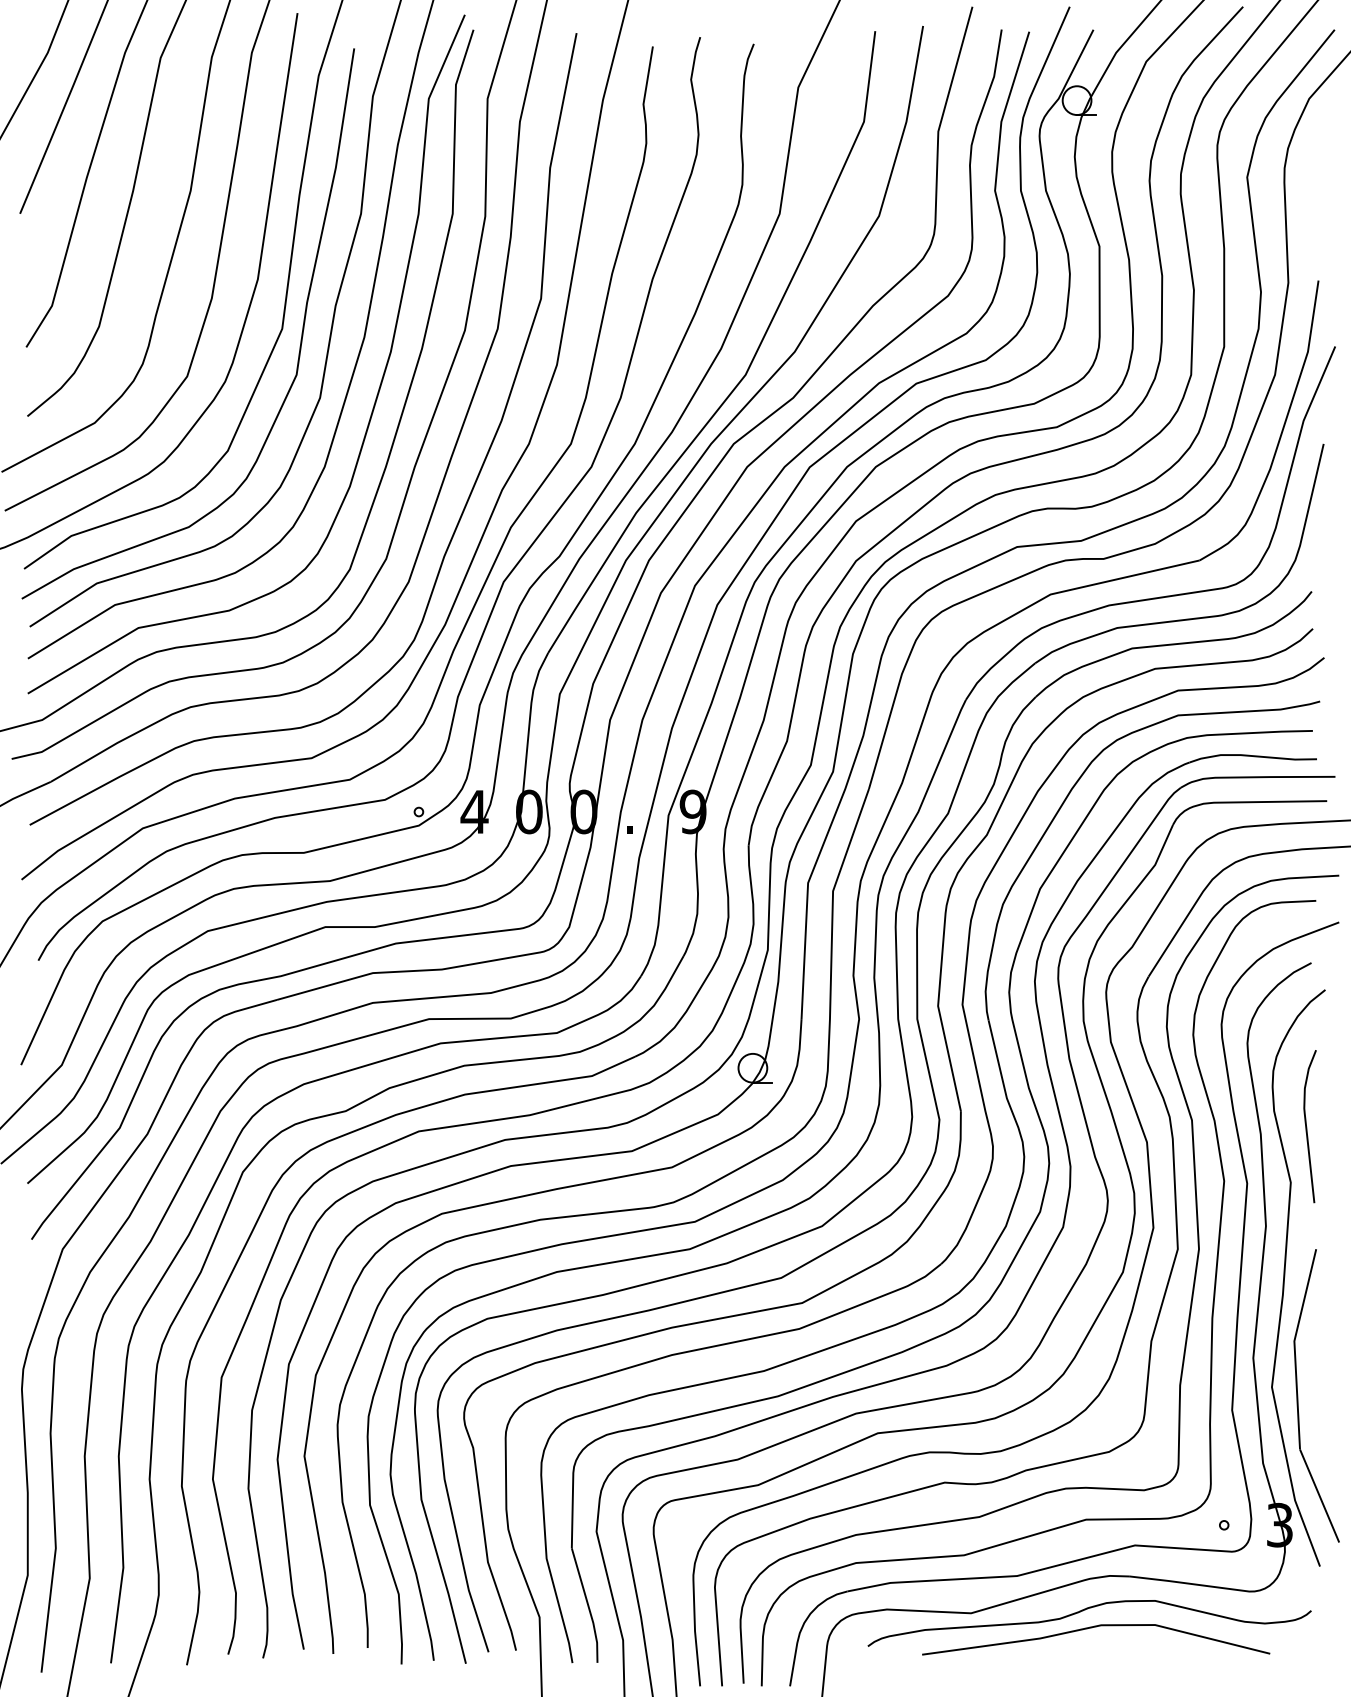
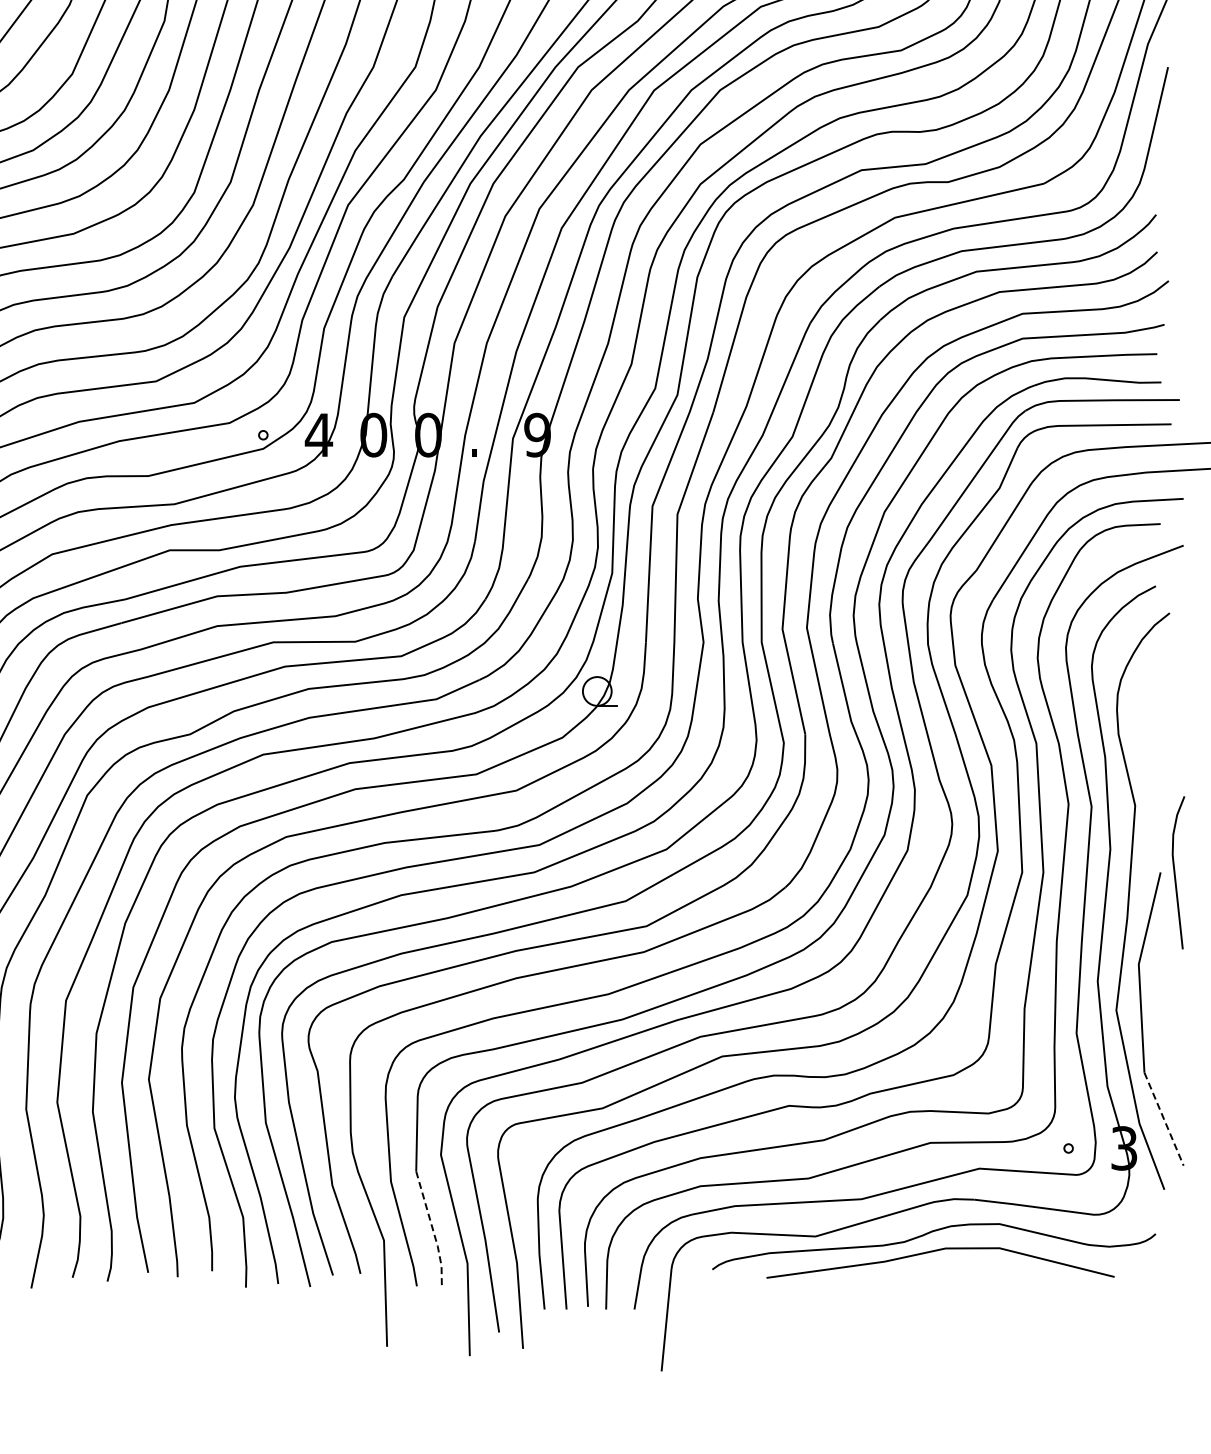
curve: (1307, 1127) -> (1175, 873), moved
line: (1319, 1496) -> (1163, 1119), solid -> dashed
line: (588, 1606) -> (432, 1229), solid -> dashed

